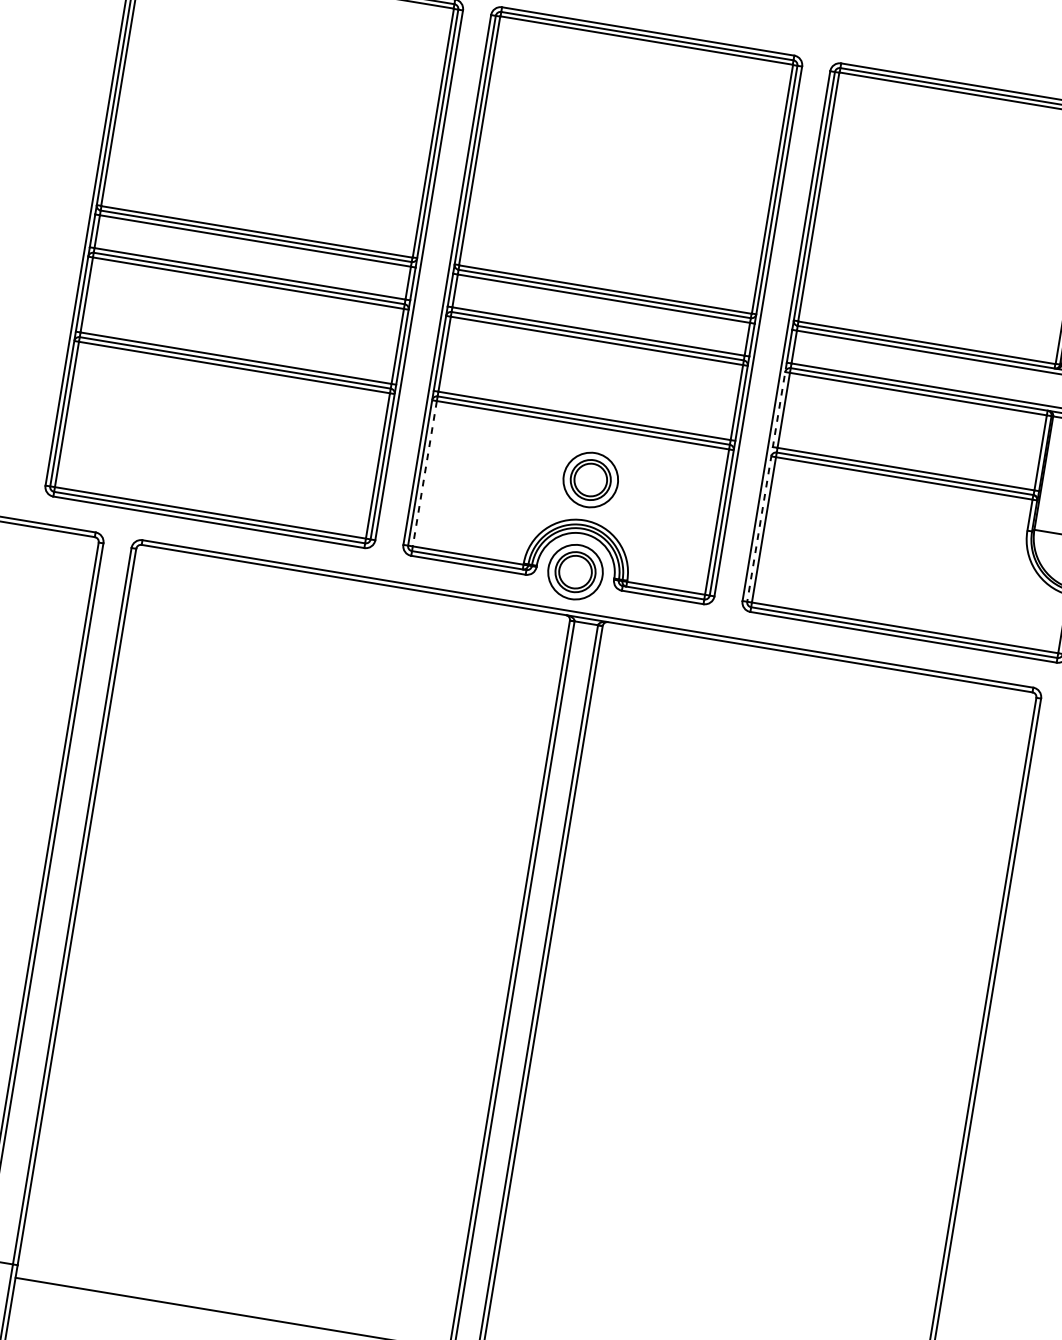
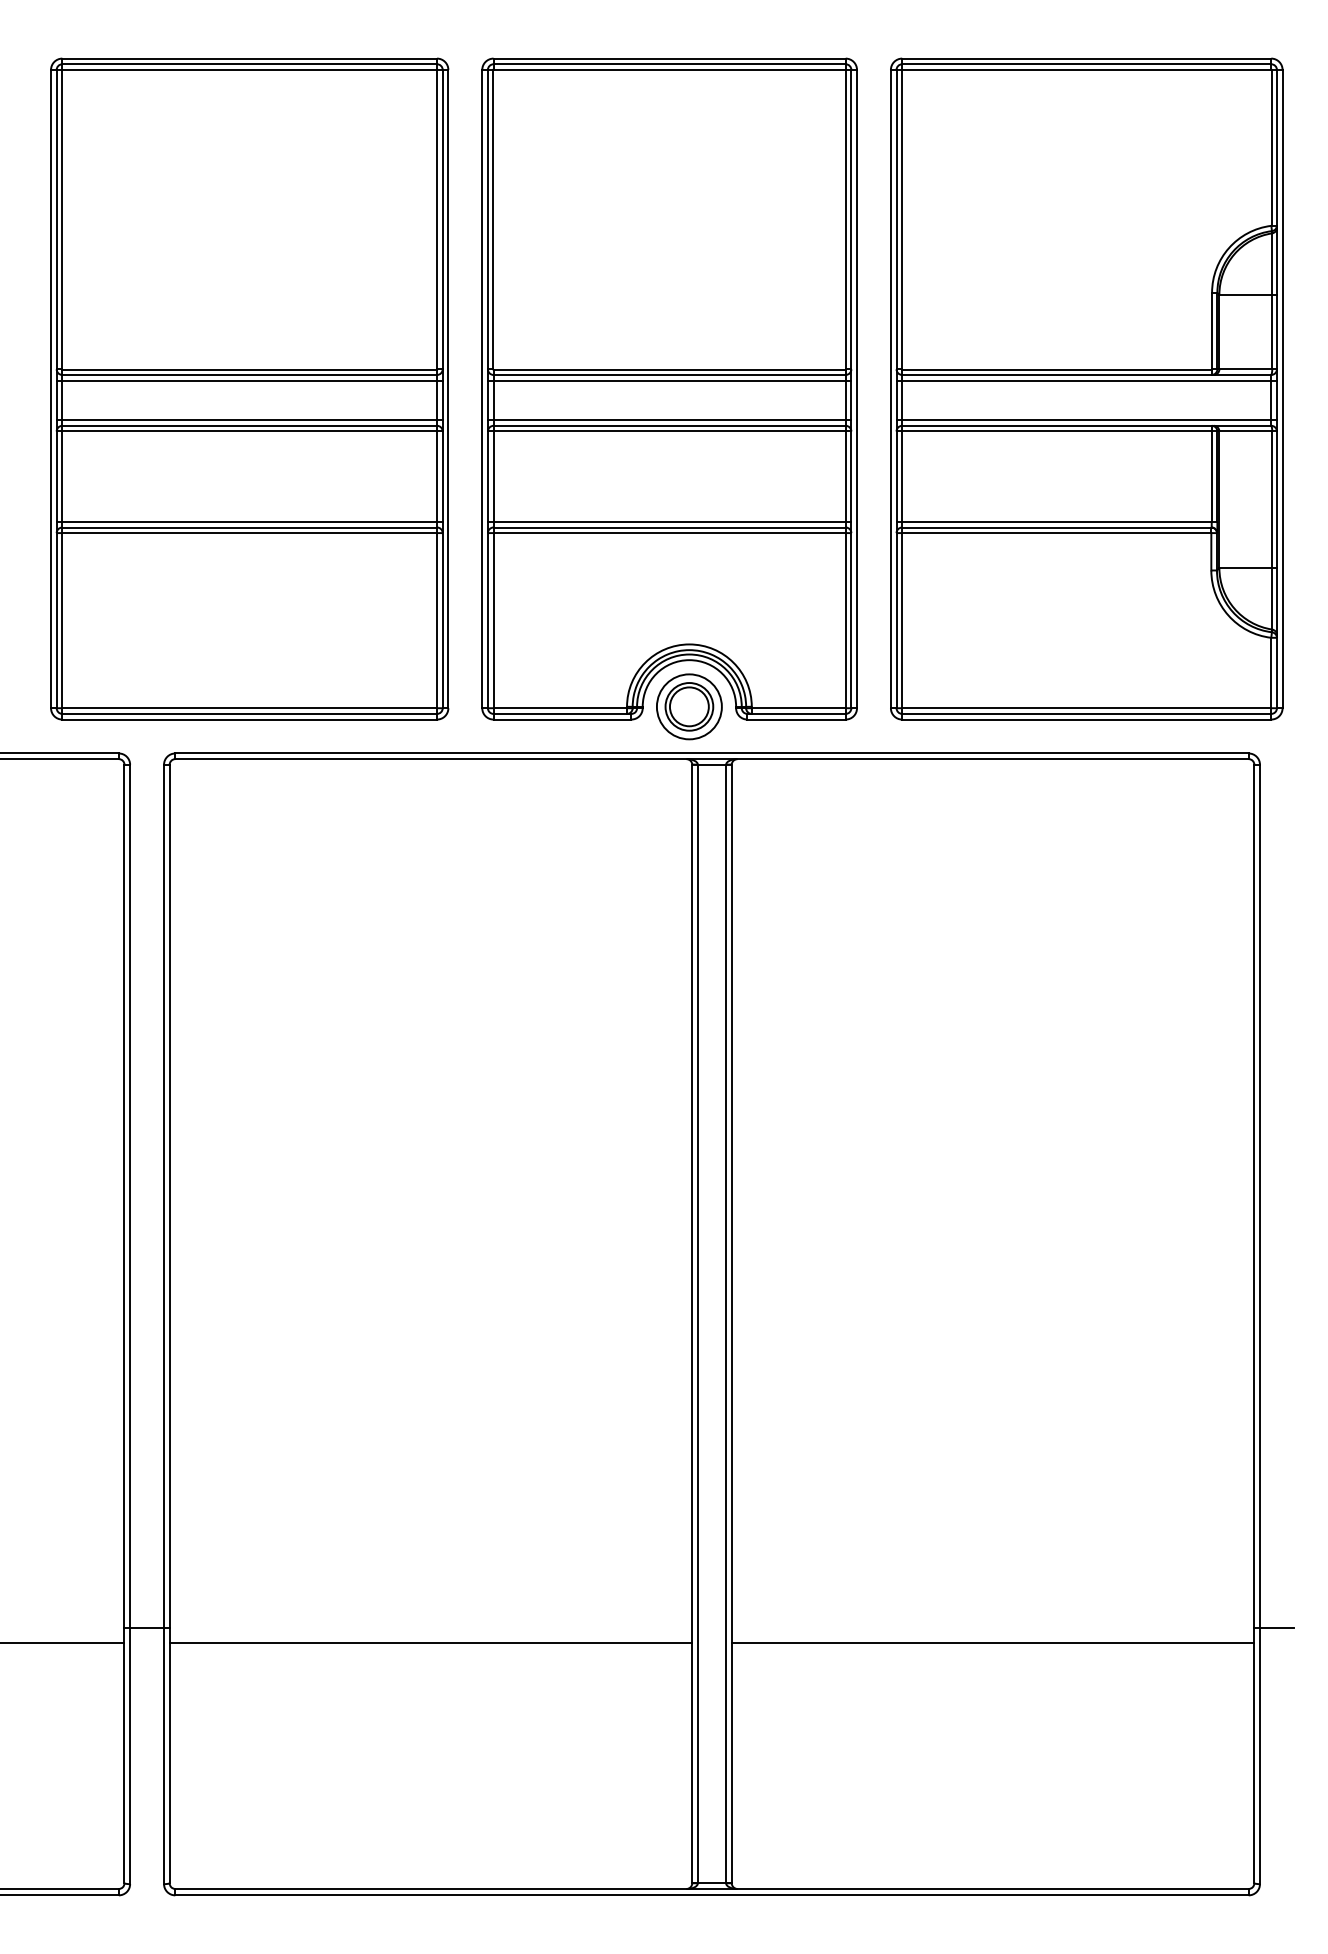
line: (424, 473) -> (493, 620), dashed -> solid
part: (590, 479) -> (689, 595), removed
line: (766, 482) -> (896, 564), dashed -> solid

